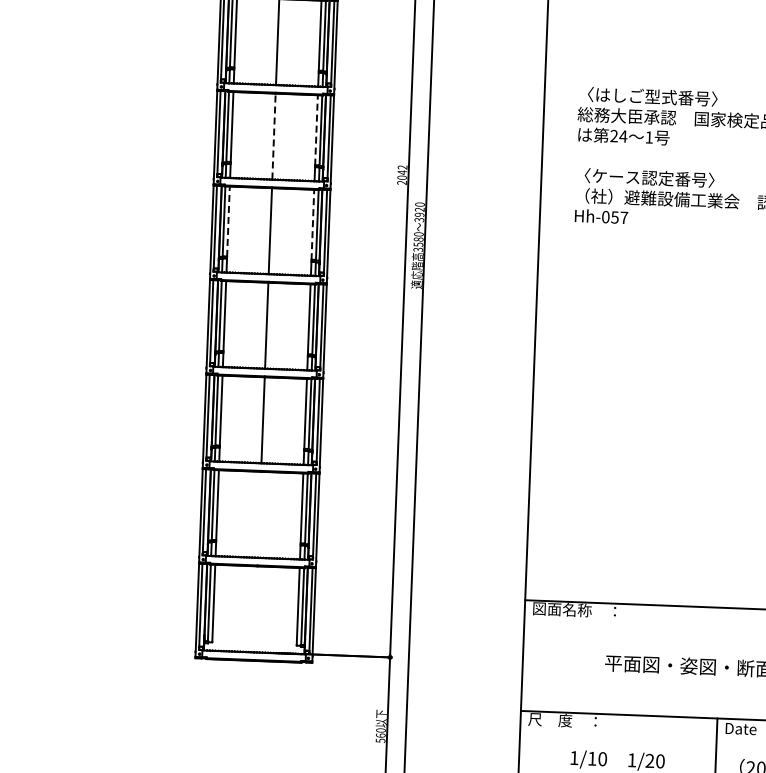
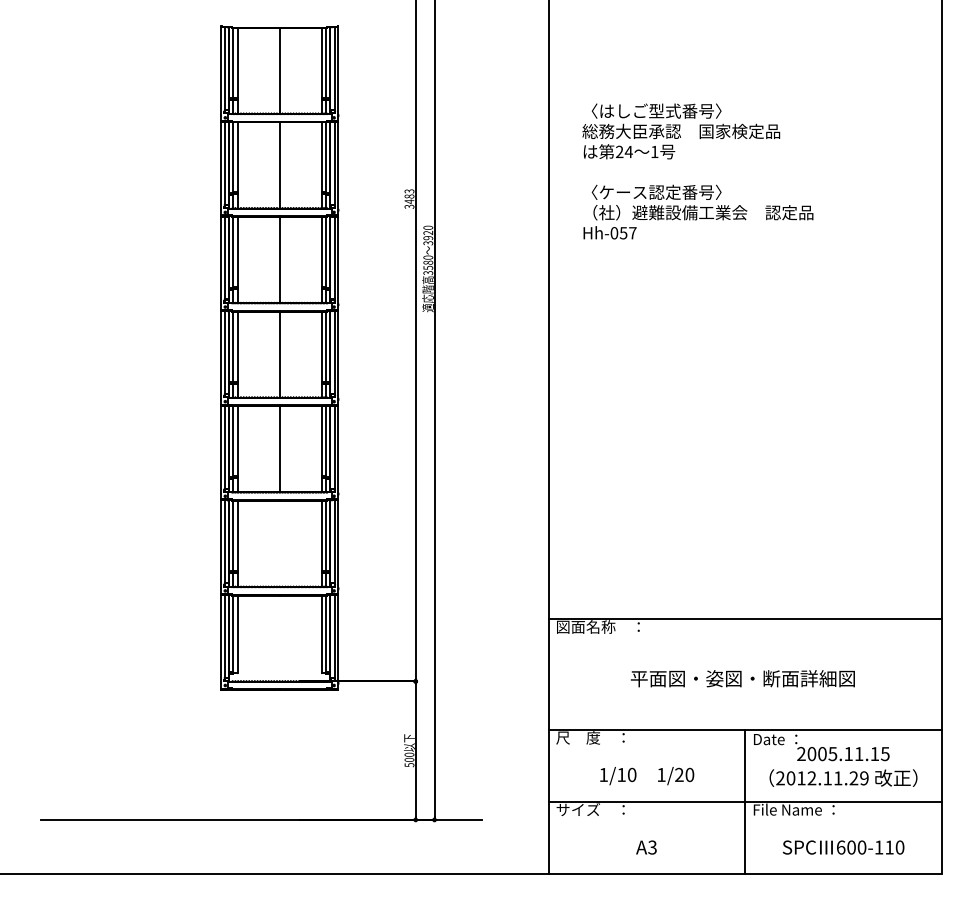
line: (316, 130) -> (321, 157), dashed -> solid
line: (273, 136) -> (279, 165), dashed -> solid
text: (402, 174) -> (409, 198), 2042 -> 3483
line: (228, 220) -> (237, 251), dashed -> solid
line: (312, 224) -> (321, 251), dashed -> solid
text: (379, 735) -> (408, 759), 560 -> 500

